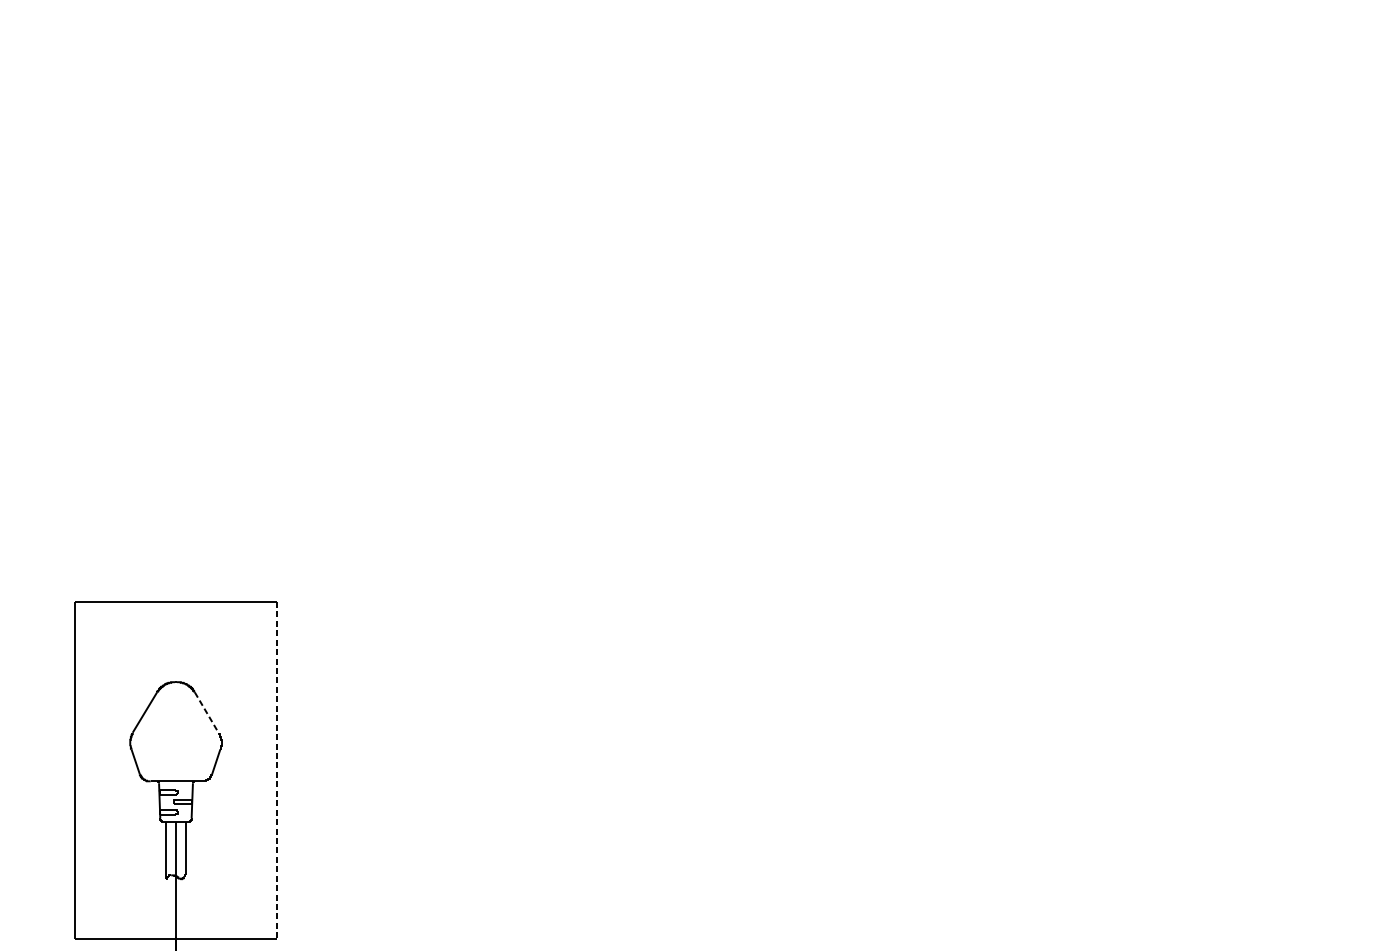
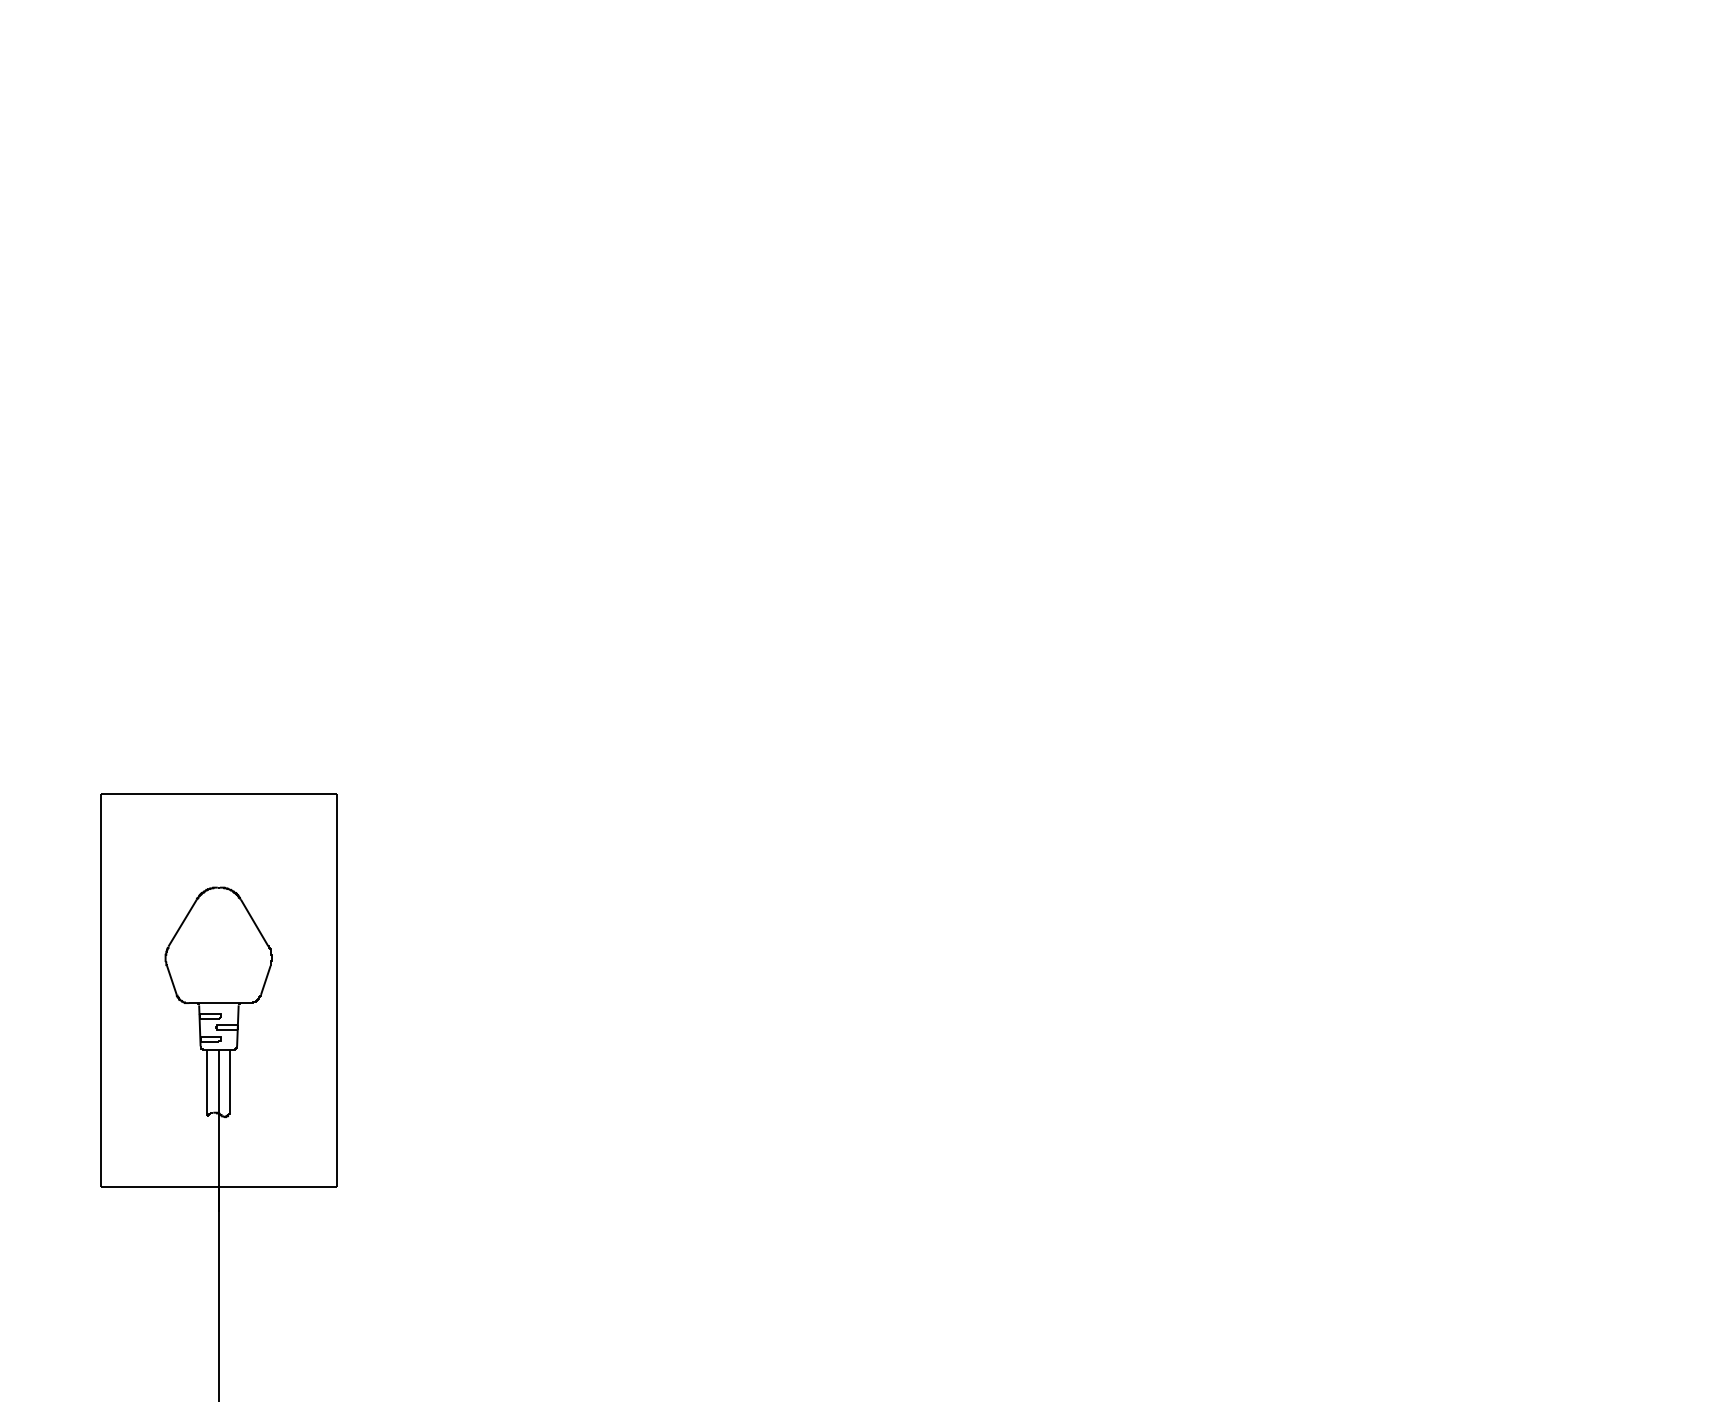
line: (206, 712) -> (254, 923), dashed -> solid
line: (276, 770) -> (336, 990), dashed -> solid

